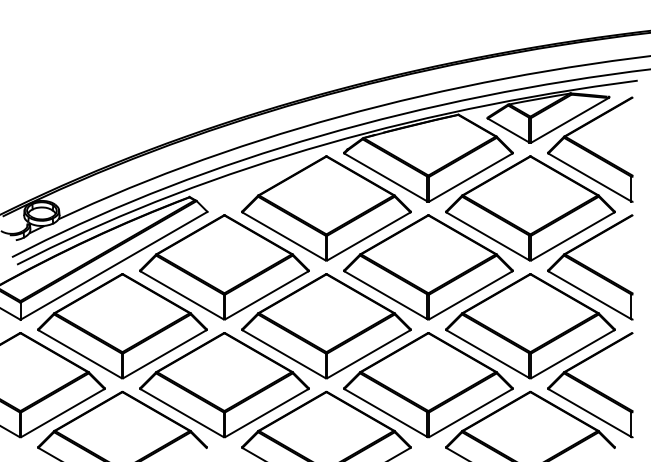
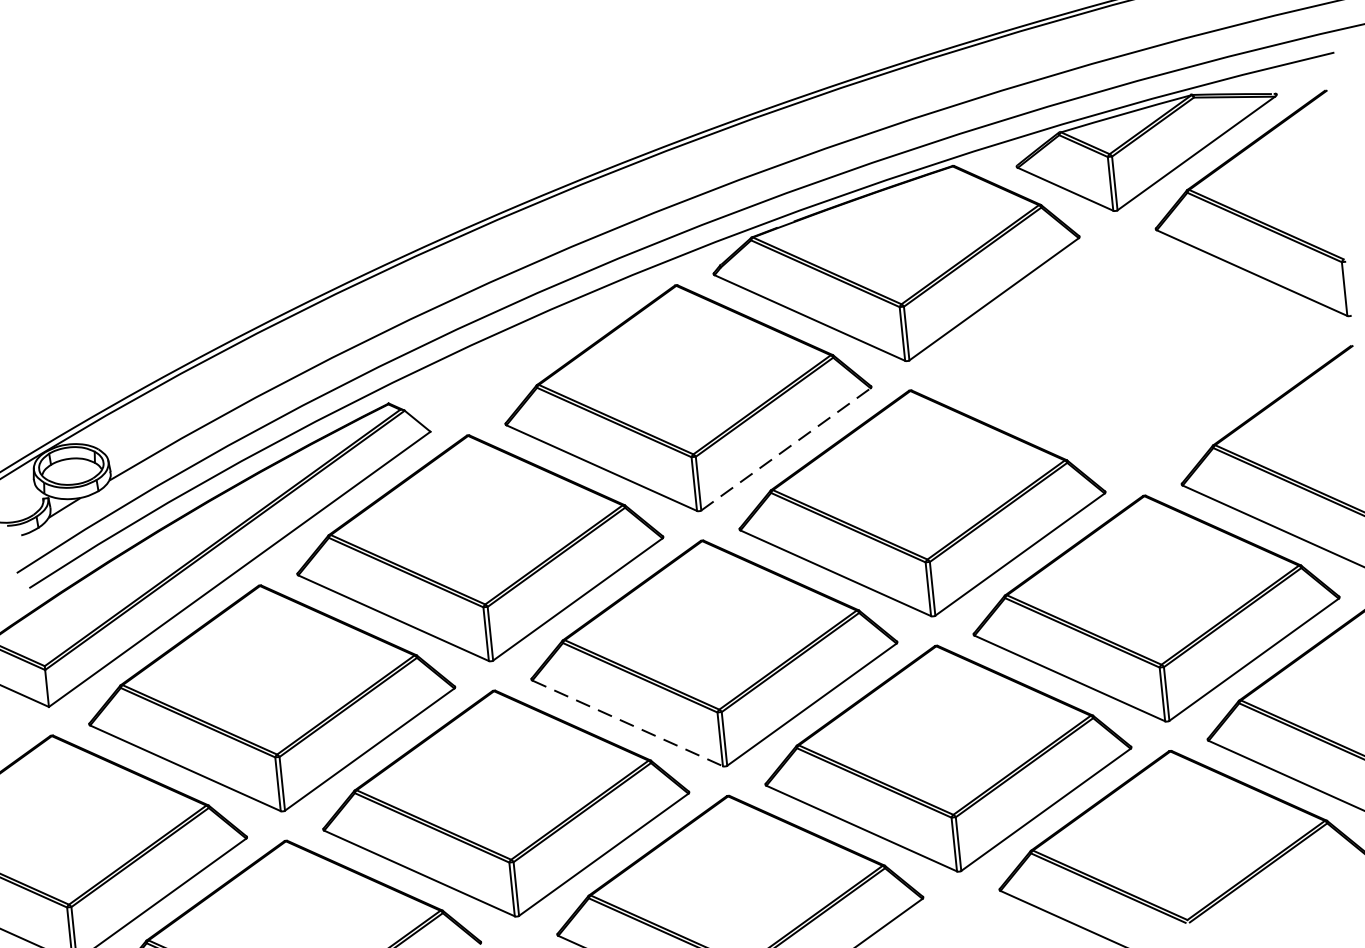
part: (530, 208) -> (1130, 353), removed
line: (368, 236) -> (784, 449), solid -> dashed
line: (283, 354) -> (626, 724), solid -> dashed

